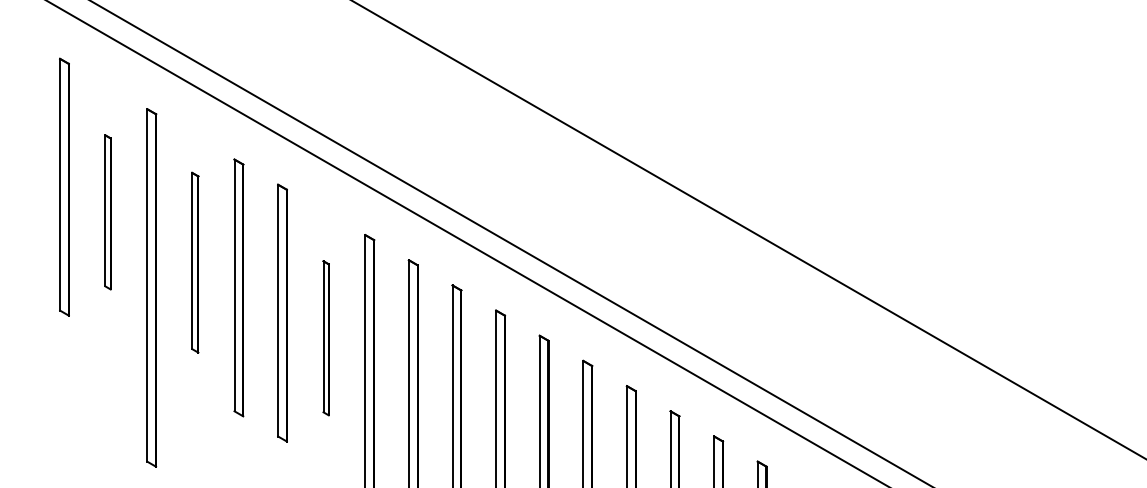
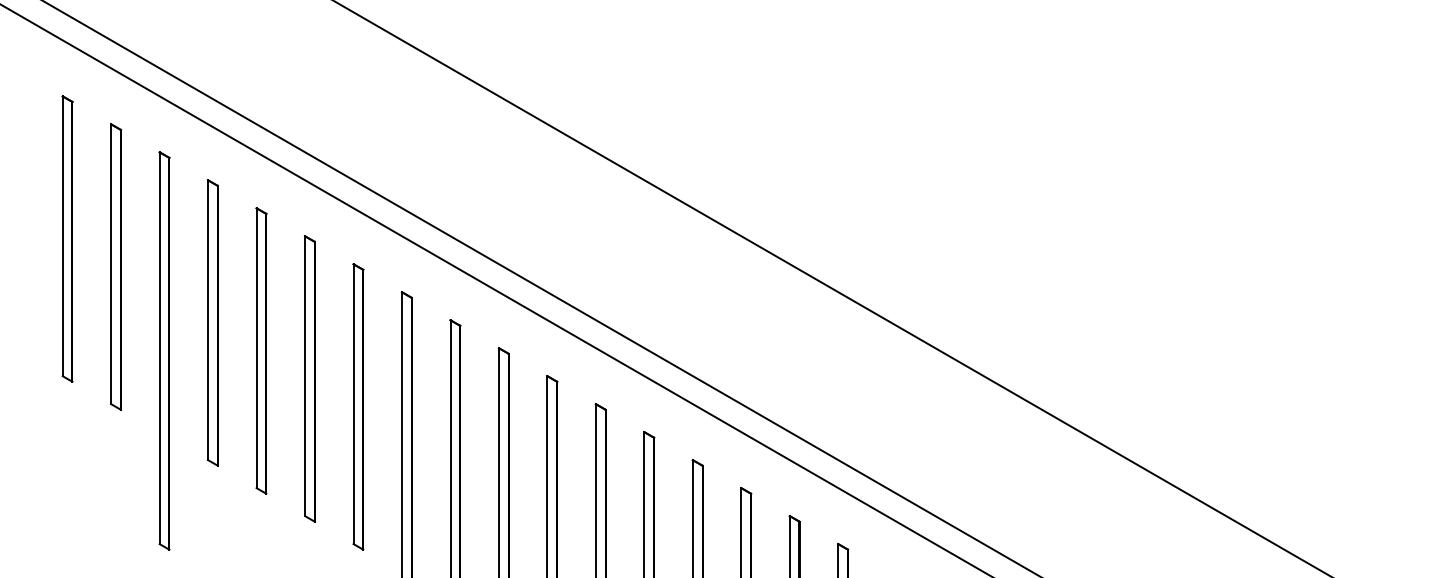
part: (107, 211) -> (115, 266), size x1.67
part: (194, 262) -> (212, 322), size x1.43
part: (326, 337) -> (358, 406), size x1.67

